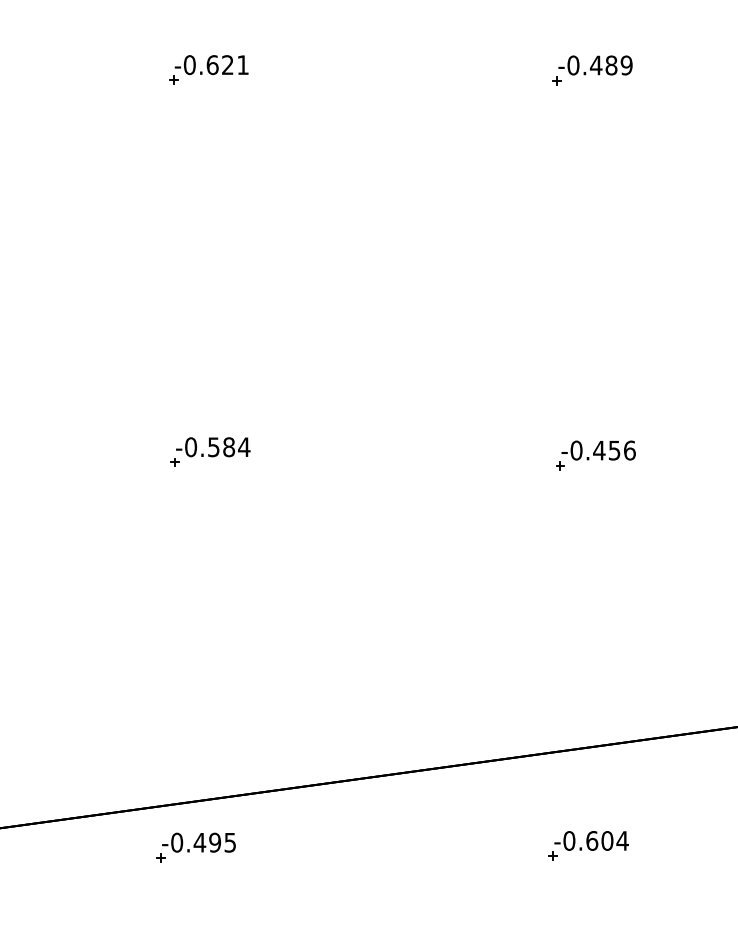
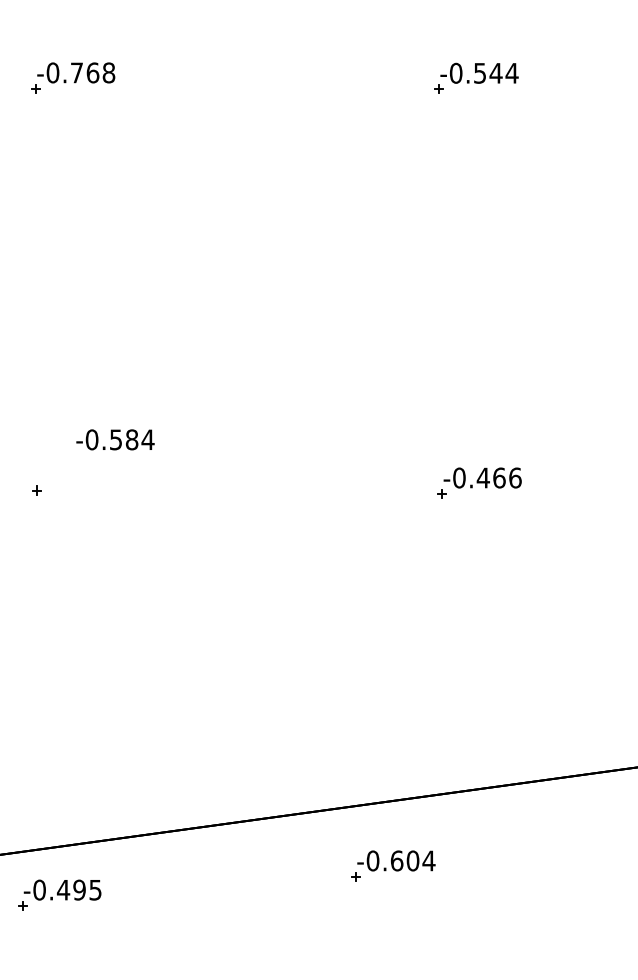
text: (227, 65) -> (92, 73), -0.621 -> -0.768
text: (610, 65) -> (495, 73), -0.489 -> -0.544
text: (213, 447) -> (115, 440), moved
text: (614, 450) -> (499, 477), -0.456 -> -0.466
part: (588, 845) -> (393, 865), moved

